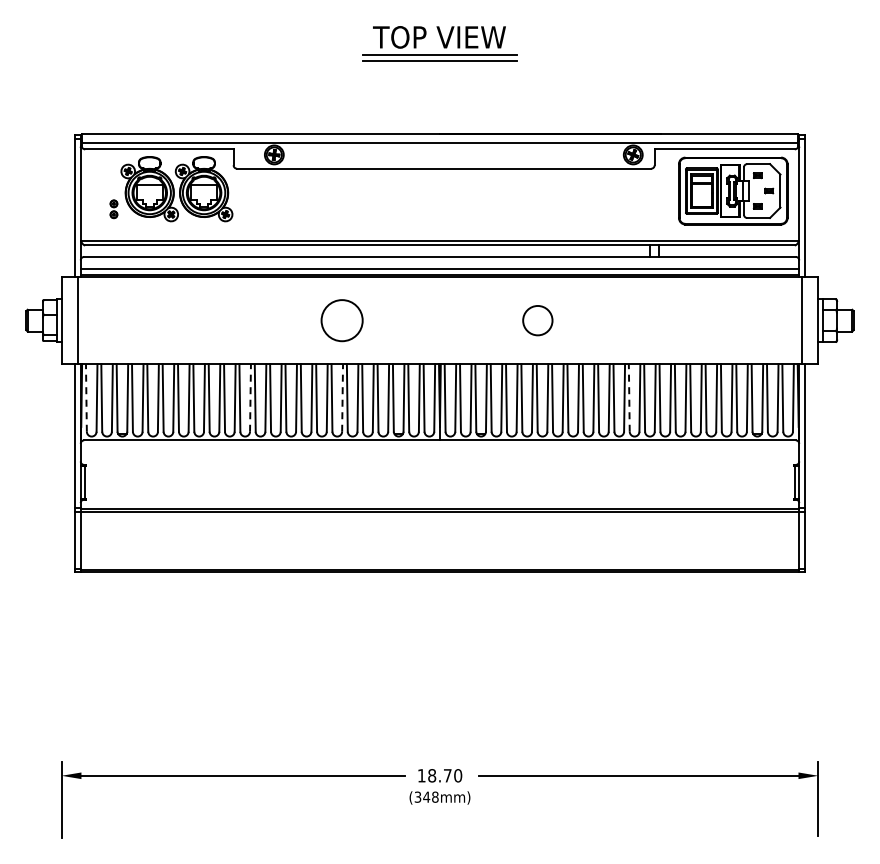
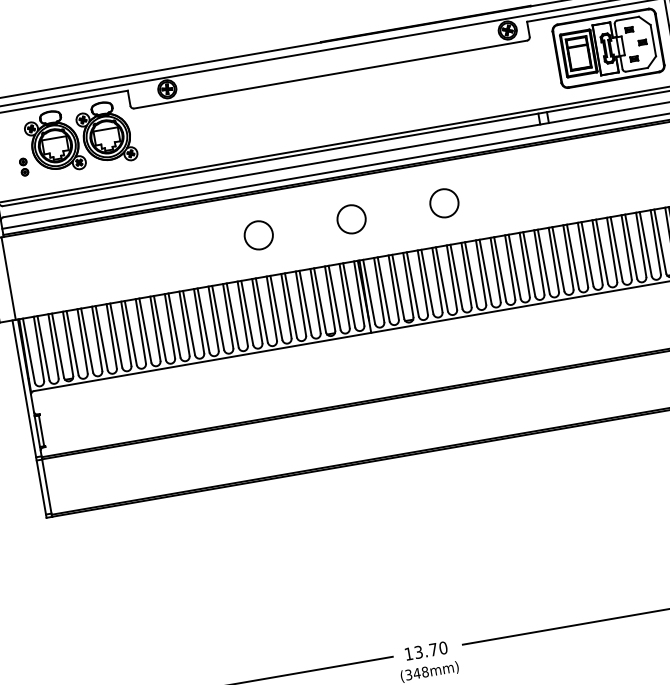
circle: (341, 320) -> (258, 235), size x0.71
circle: (439, 320) -> (351, 219), added
line: (86, 397) -> (28, 350), dashed -> solid
line: (250, 397) -> (184, 323), dashed -> solid
line: (342, 397) -> (271, 308), dashed -> solid
line: (629, 397) -> (543, 261), dashed -> solid
text: (432, 775) -> (419, 651), 18.70 -> 13.70

